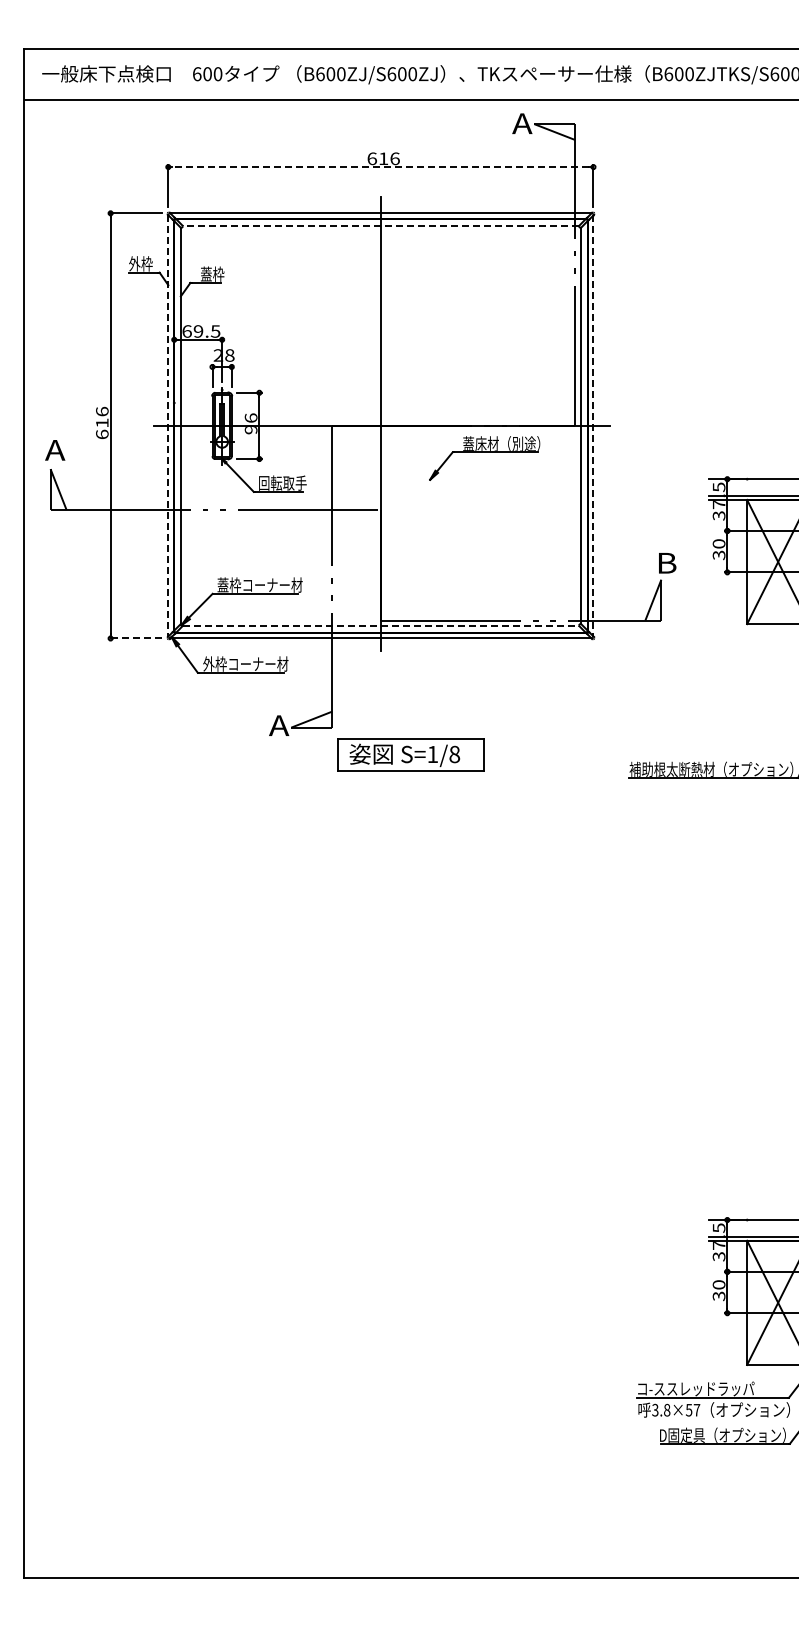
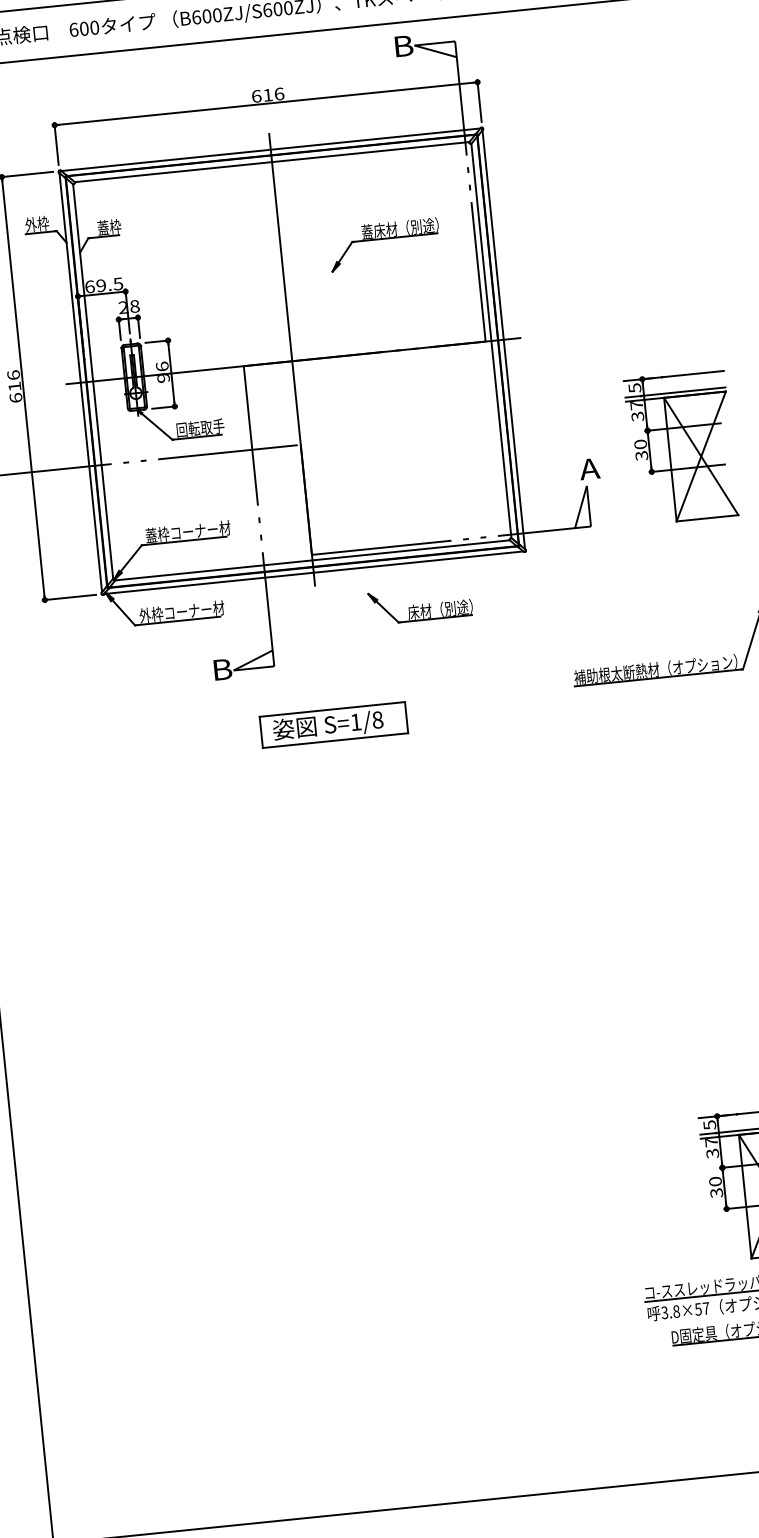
text: (522, 123) -> (402, 46), A -> B
line: (380, 167) -> (265, 104), dashed -> solid
line: (380, 225) -> (271, 161), dashed -> solid
line: (168, 425) -> (80, 382), dashed -> solid
line: (593, 425) -> (503, 339), dashed -> solid
part: (484, 458) -> (384, 244), moved
text: (665, 563) -> (589, 469), B -> A
line: (381, 626) -> (313, 560), dashed -> solid
line: (135, 638) -> (69, 597), dashed -> solid
part: (483, 680) -> (420, 604), added
text: (279, 725) -> (221, 669), A -> B
part: (410, 754) -> (333, 724), moved

